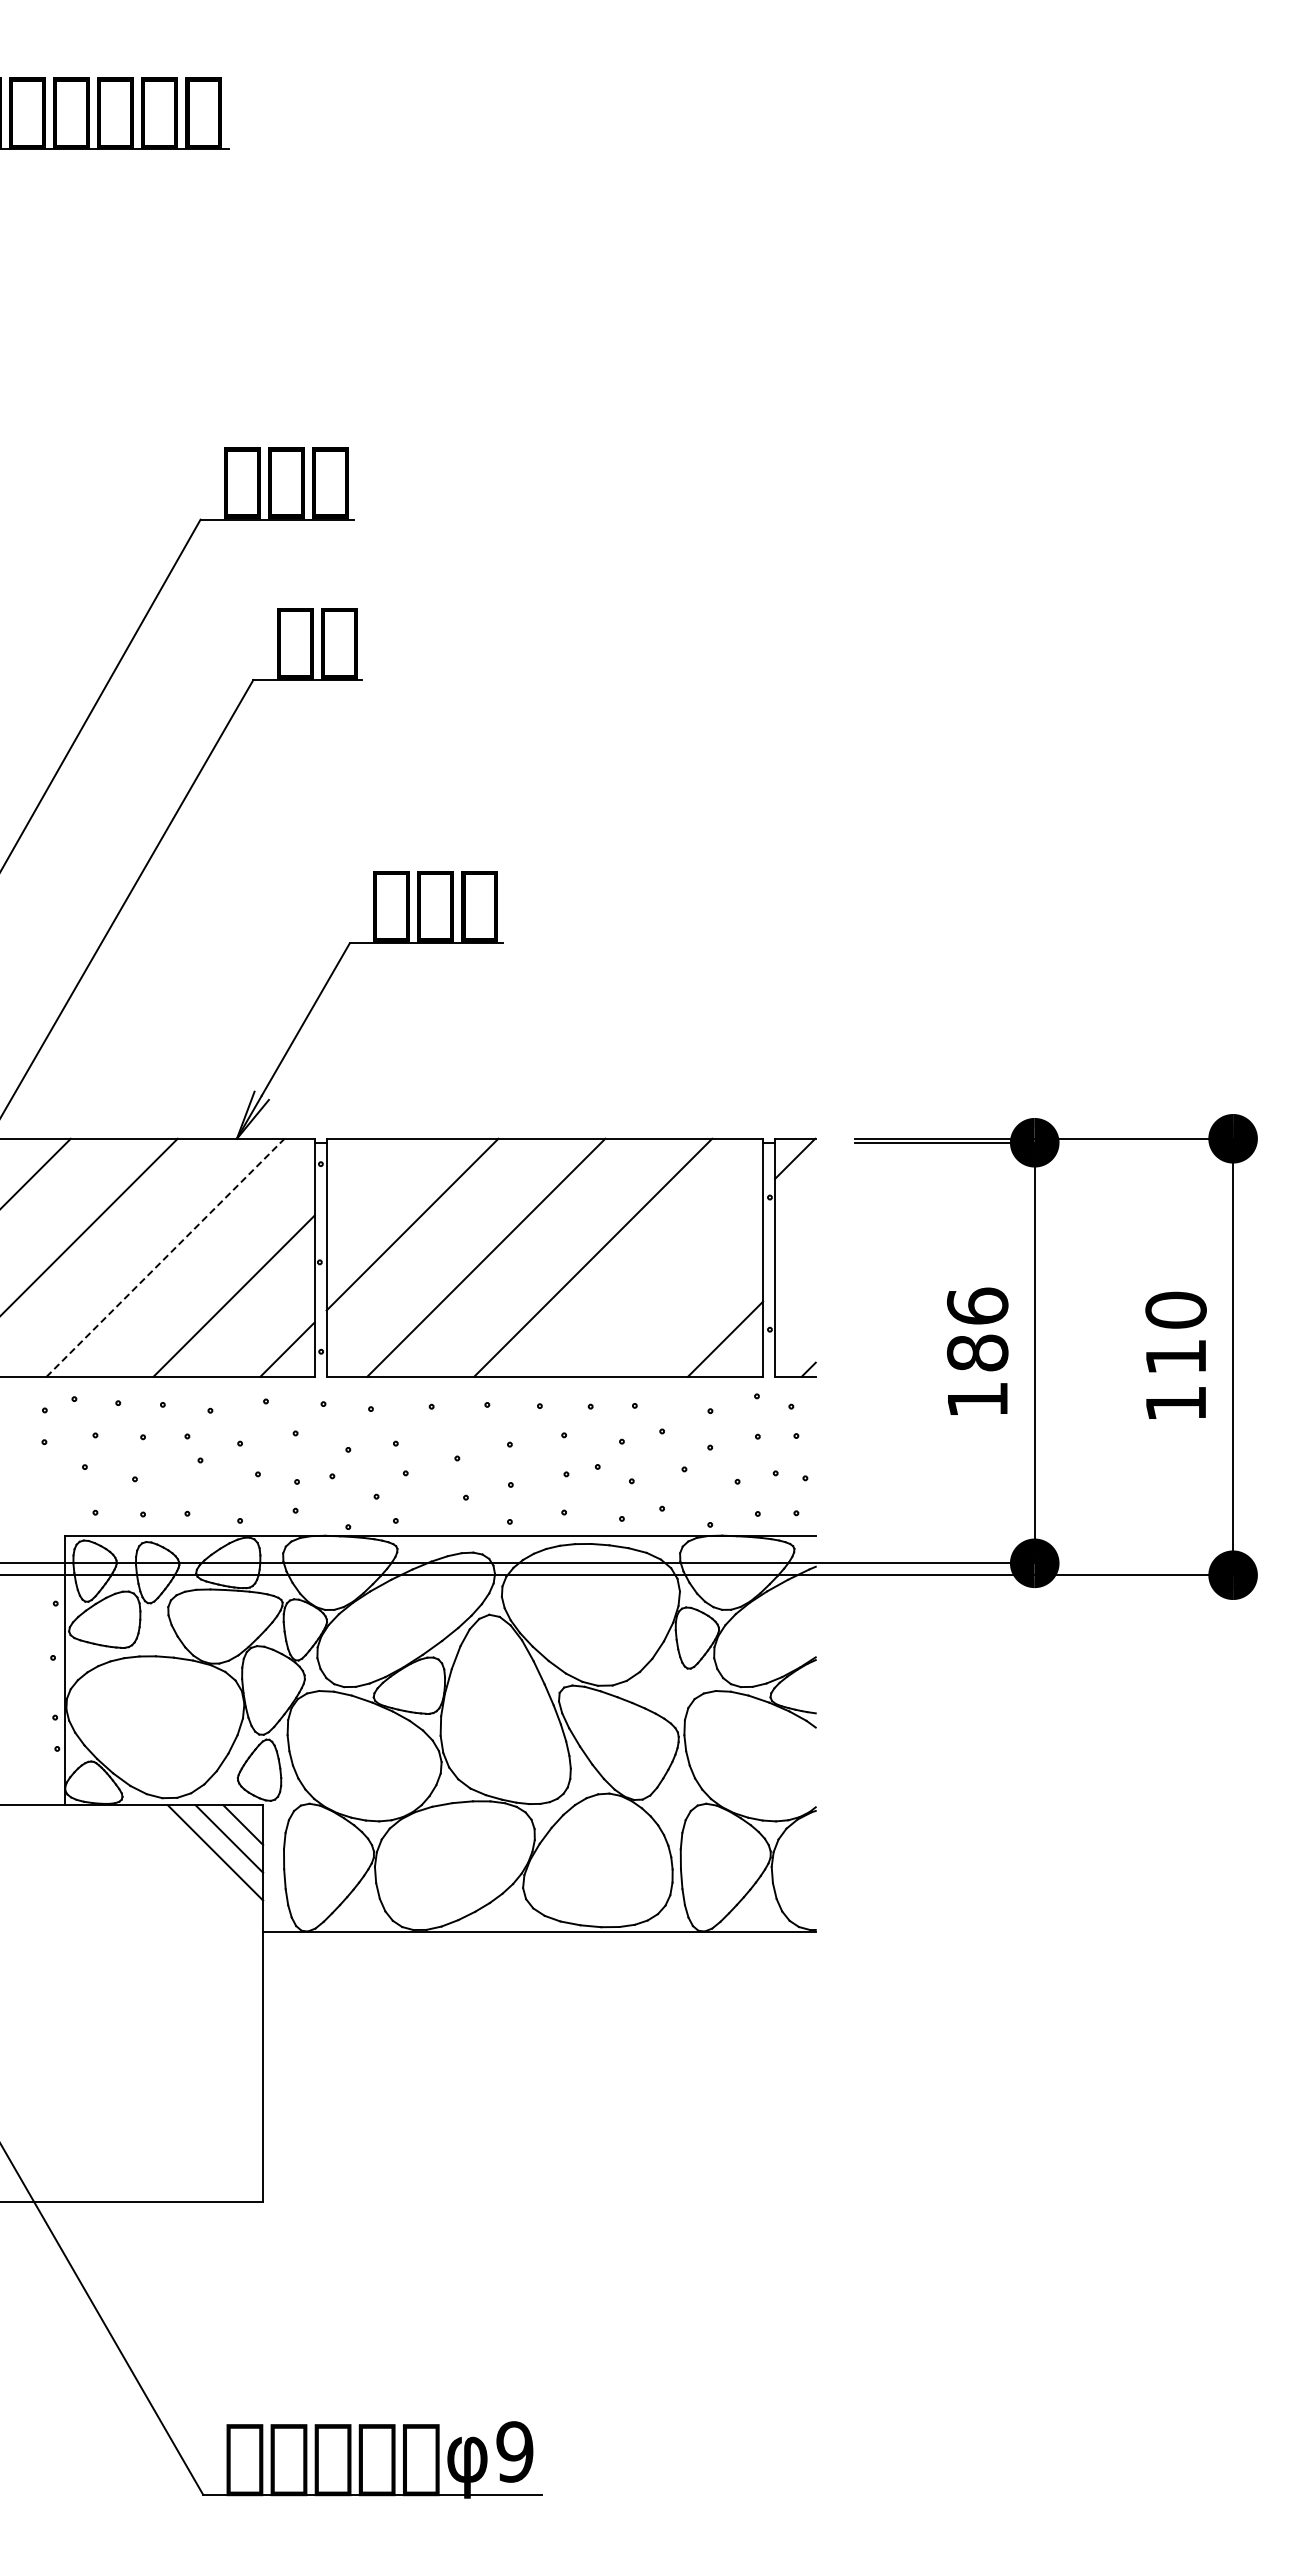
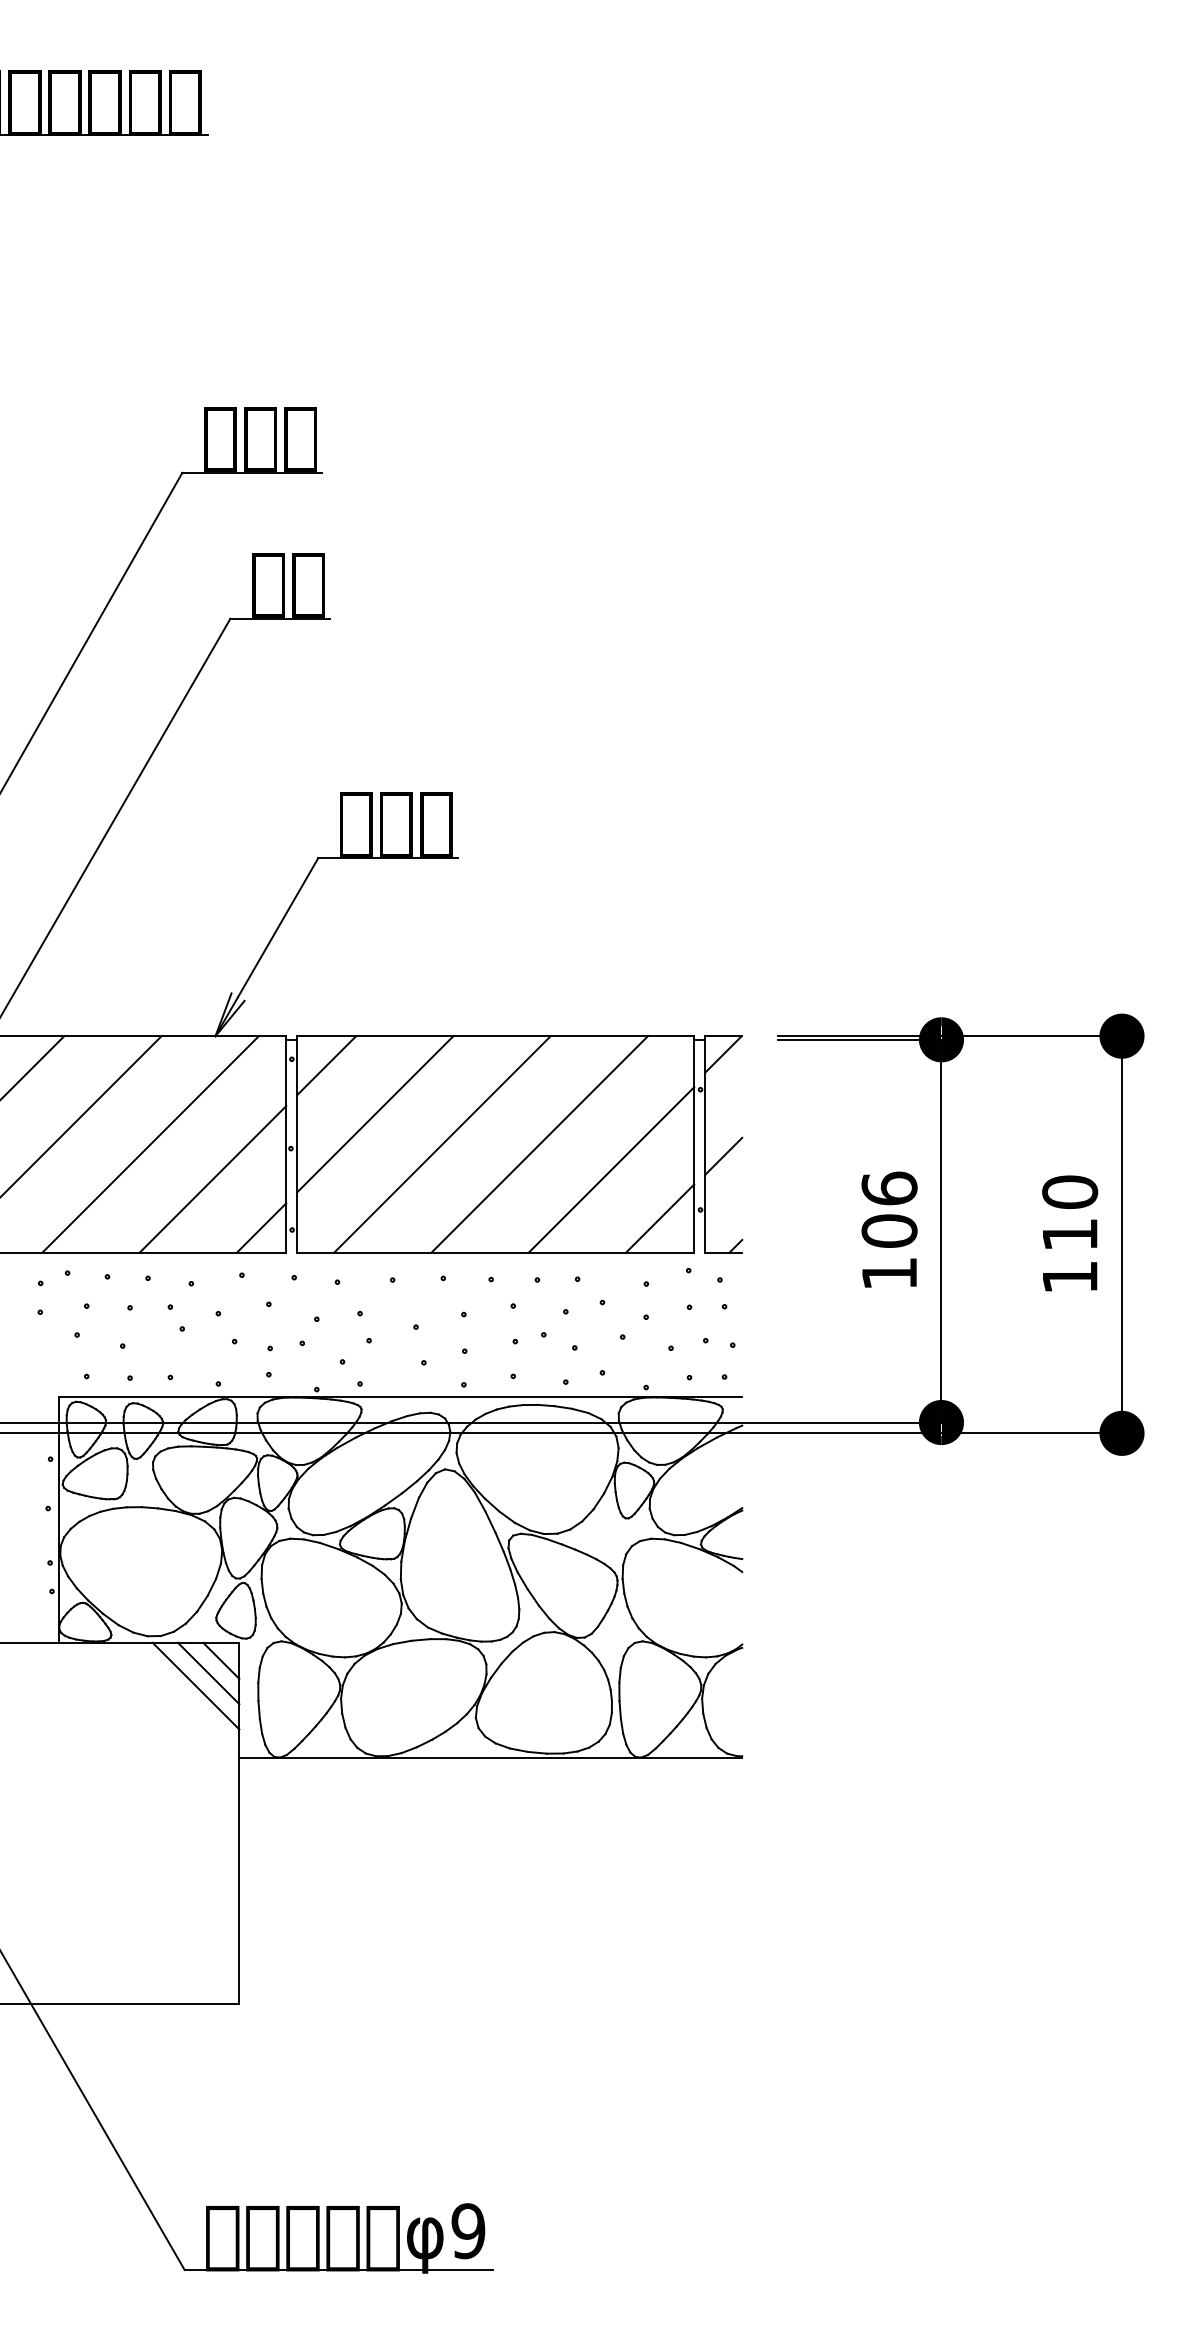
line: (358, 1170) -> (326, 1065), added
line: (165, 1257) -> (150, 1144), dashed -> solid
line: (795, 1270) -> (723, 1156), added
line: (672, 1285) -> (611, 1169), added
text: (977, 1352) -> (889, 1230), 186 -> 106

